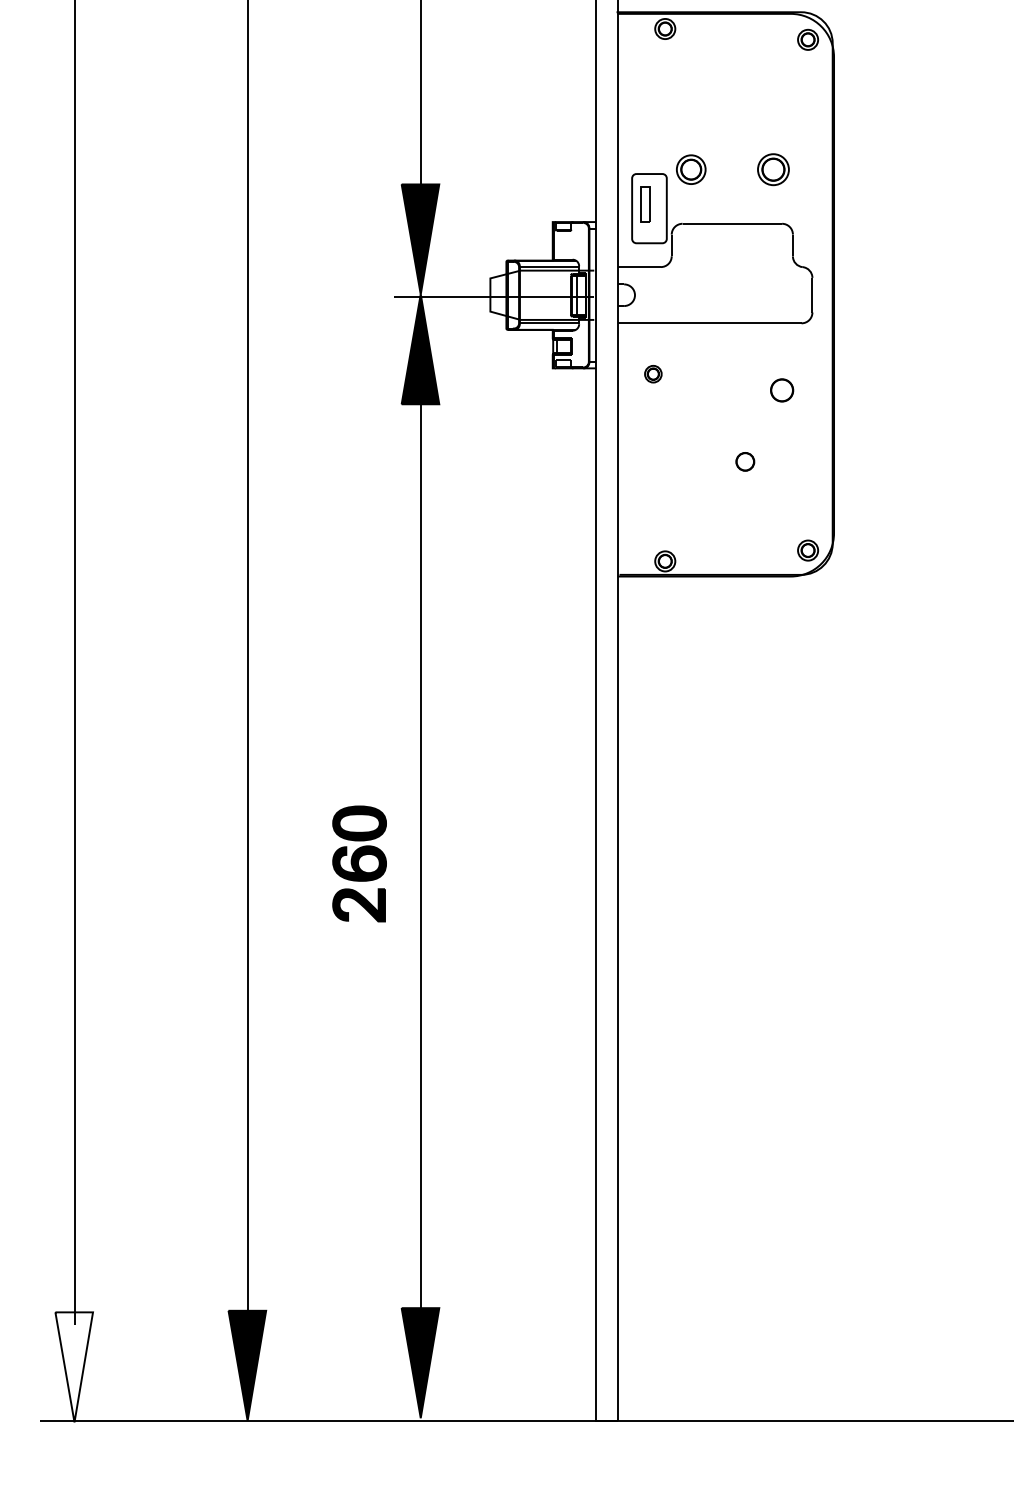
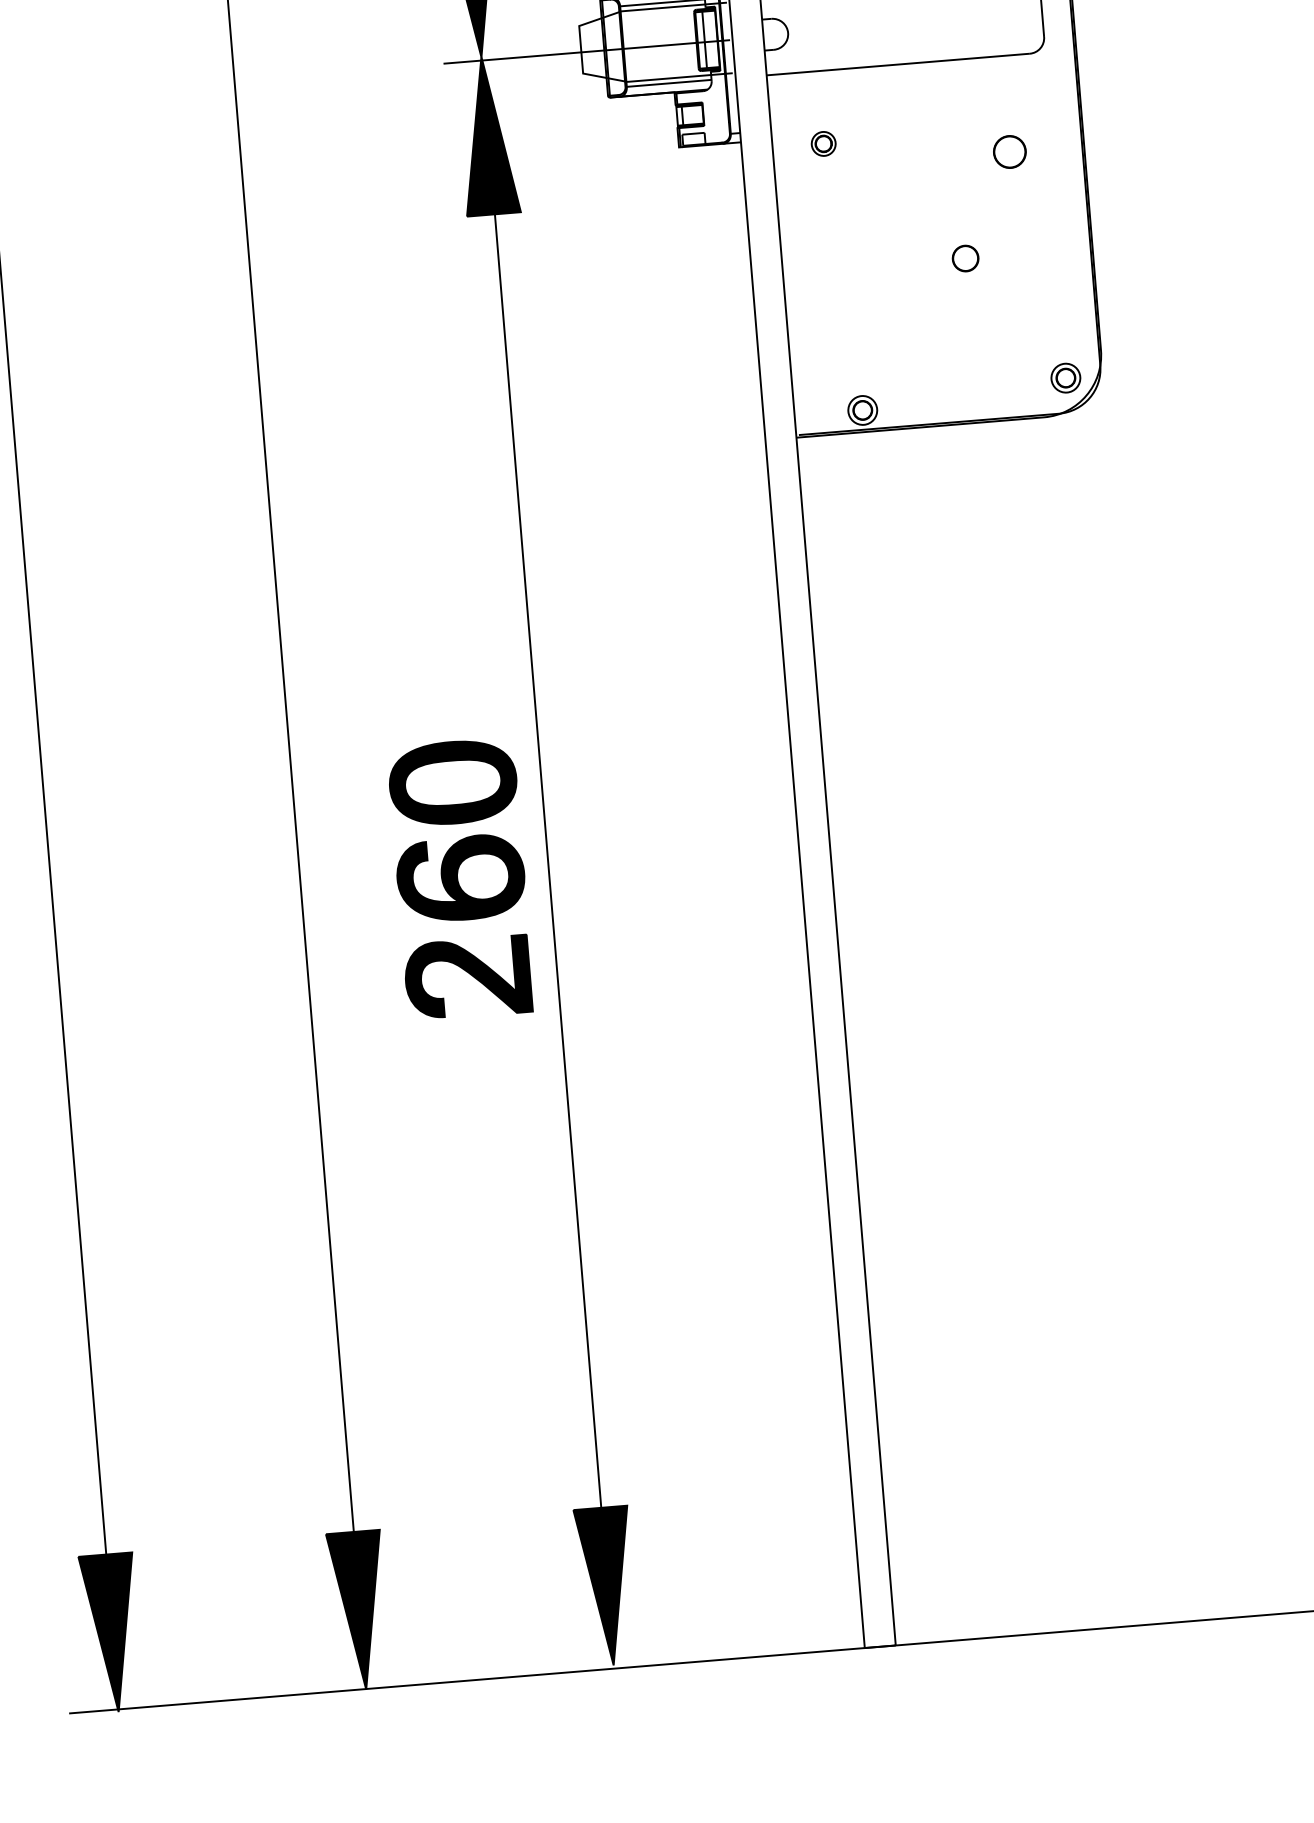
part: (359, 863) -> (460, 878), size x1.67
fill: (74, 1367) -> (112, 1633), added

